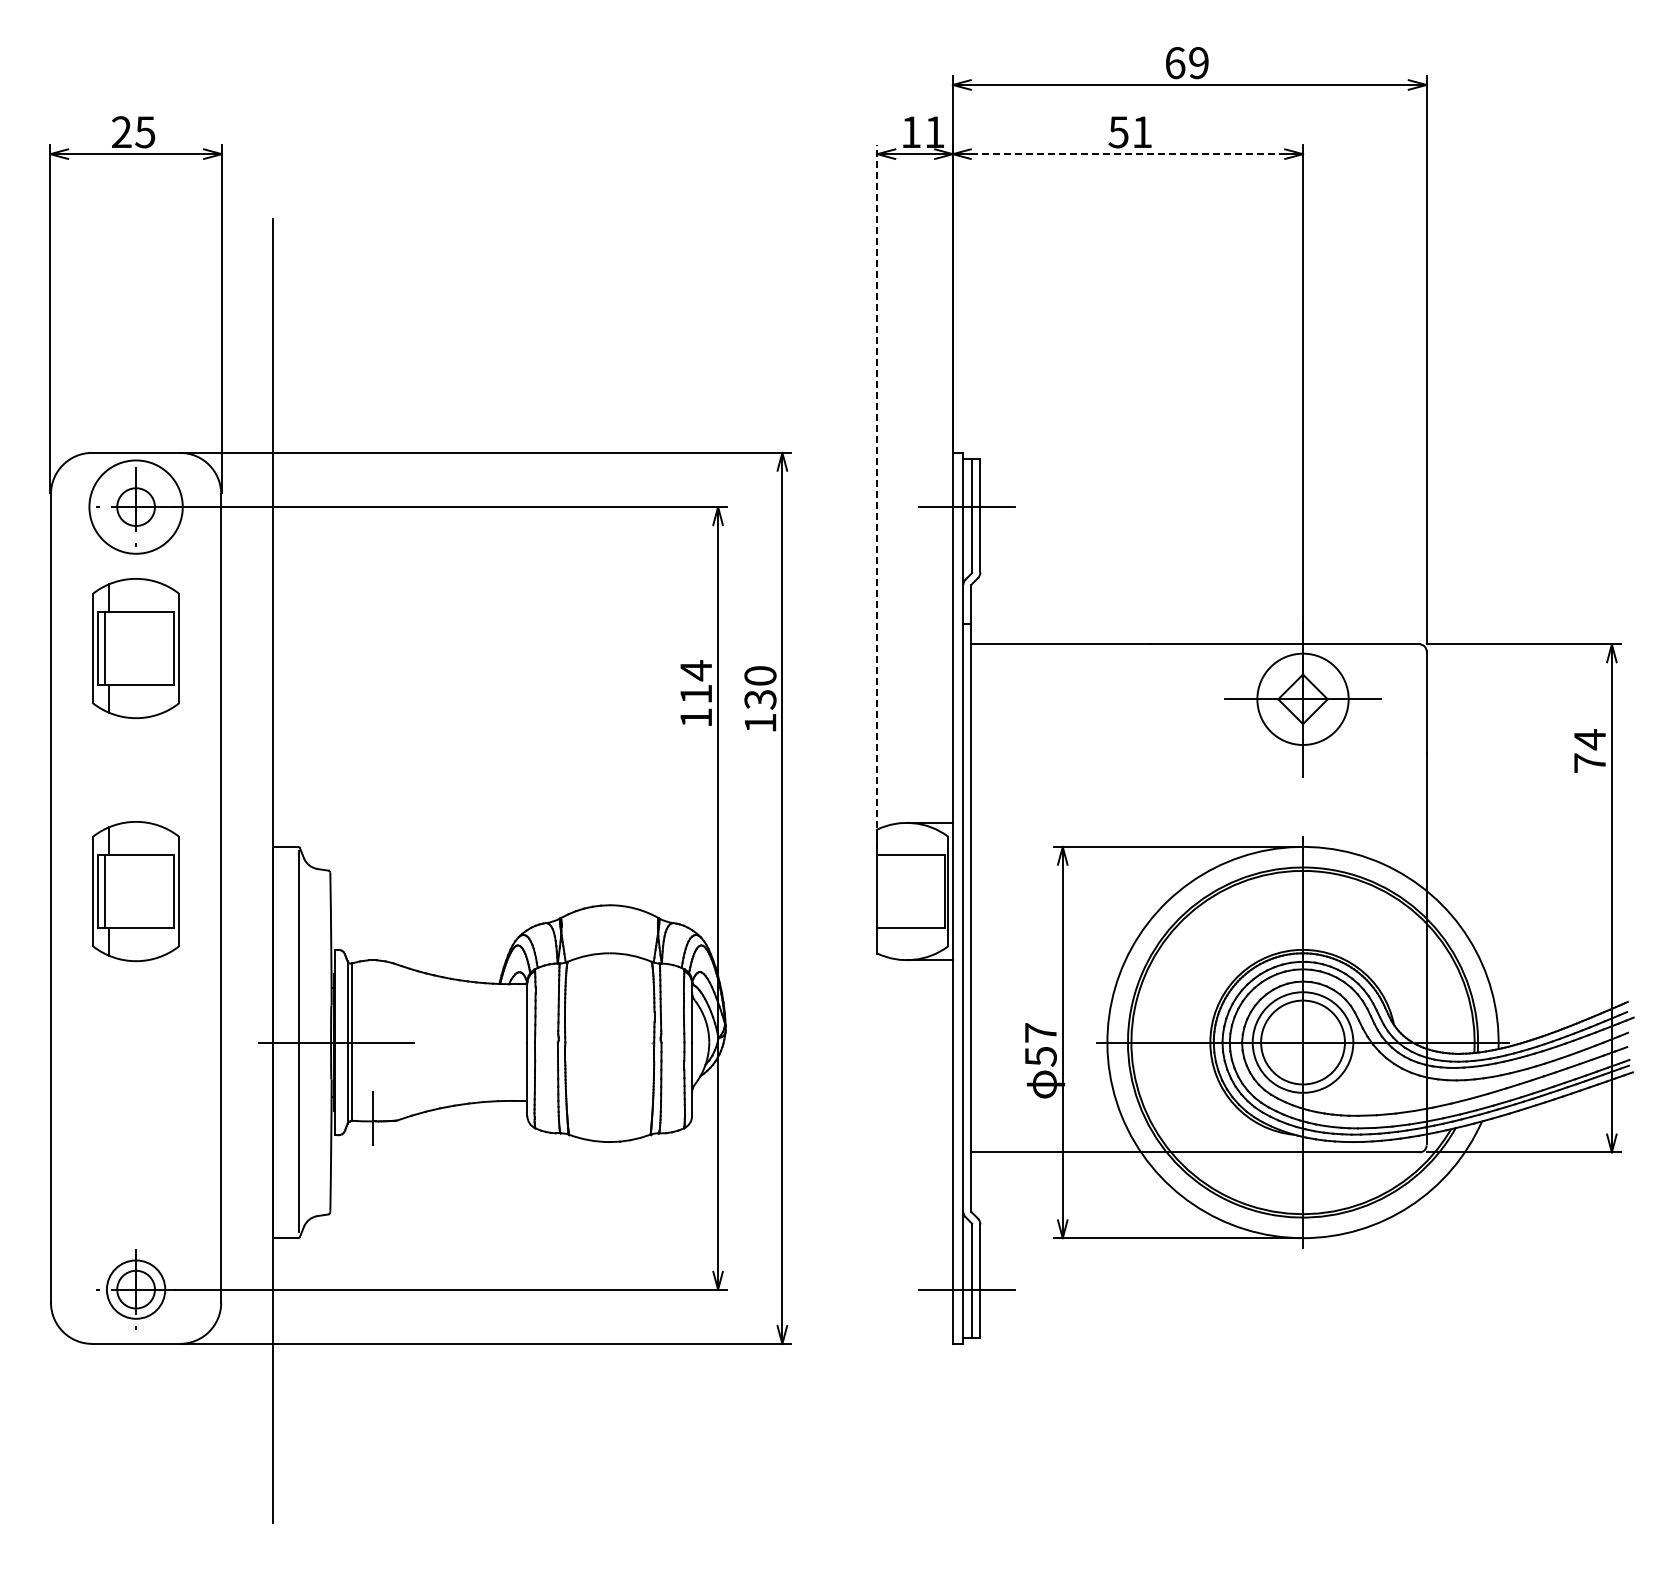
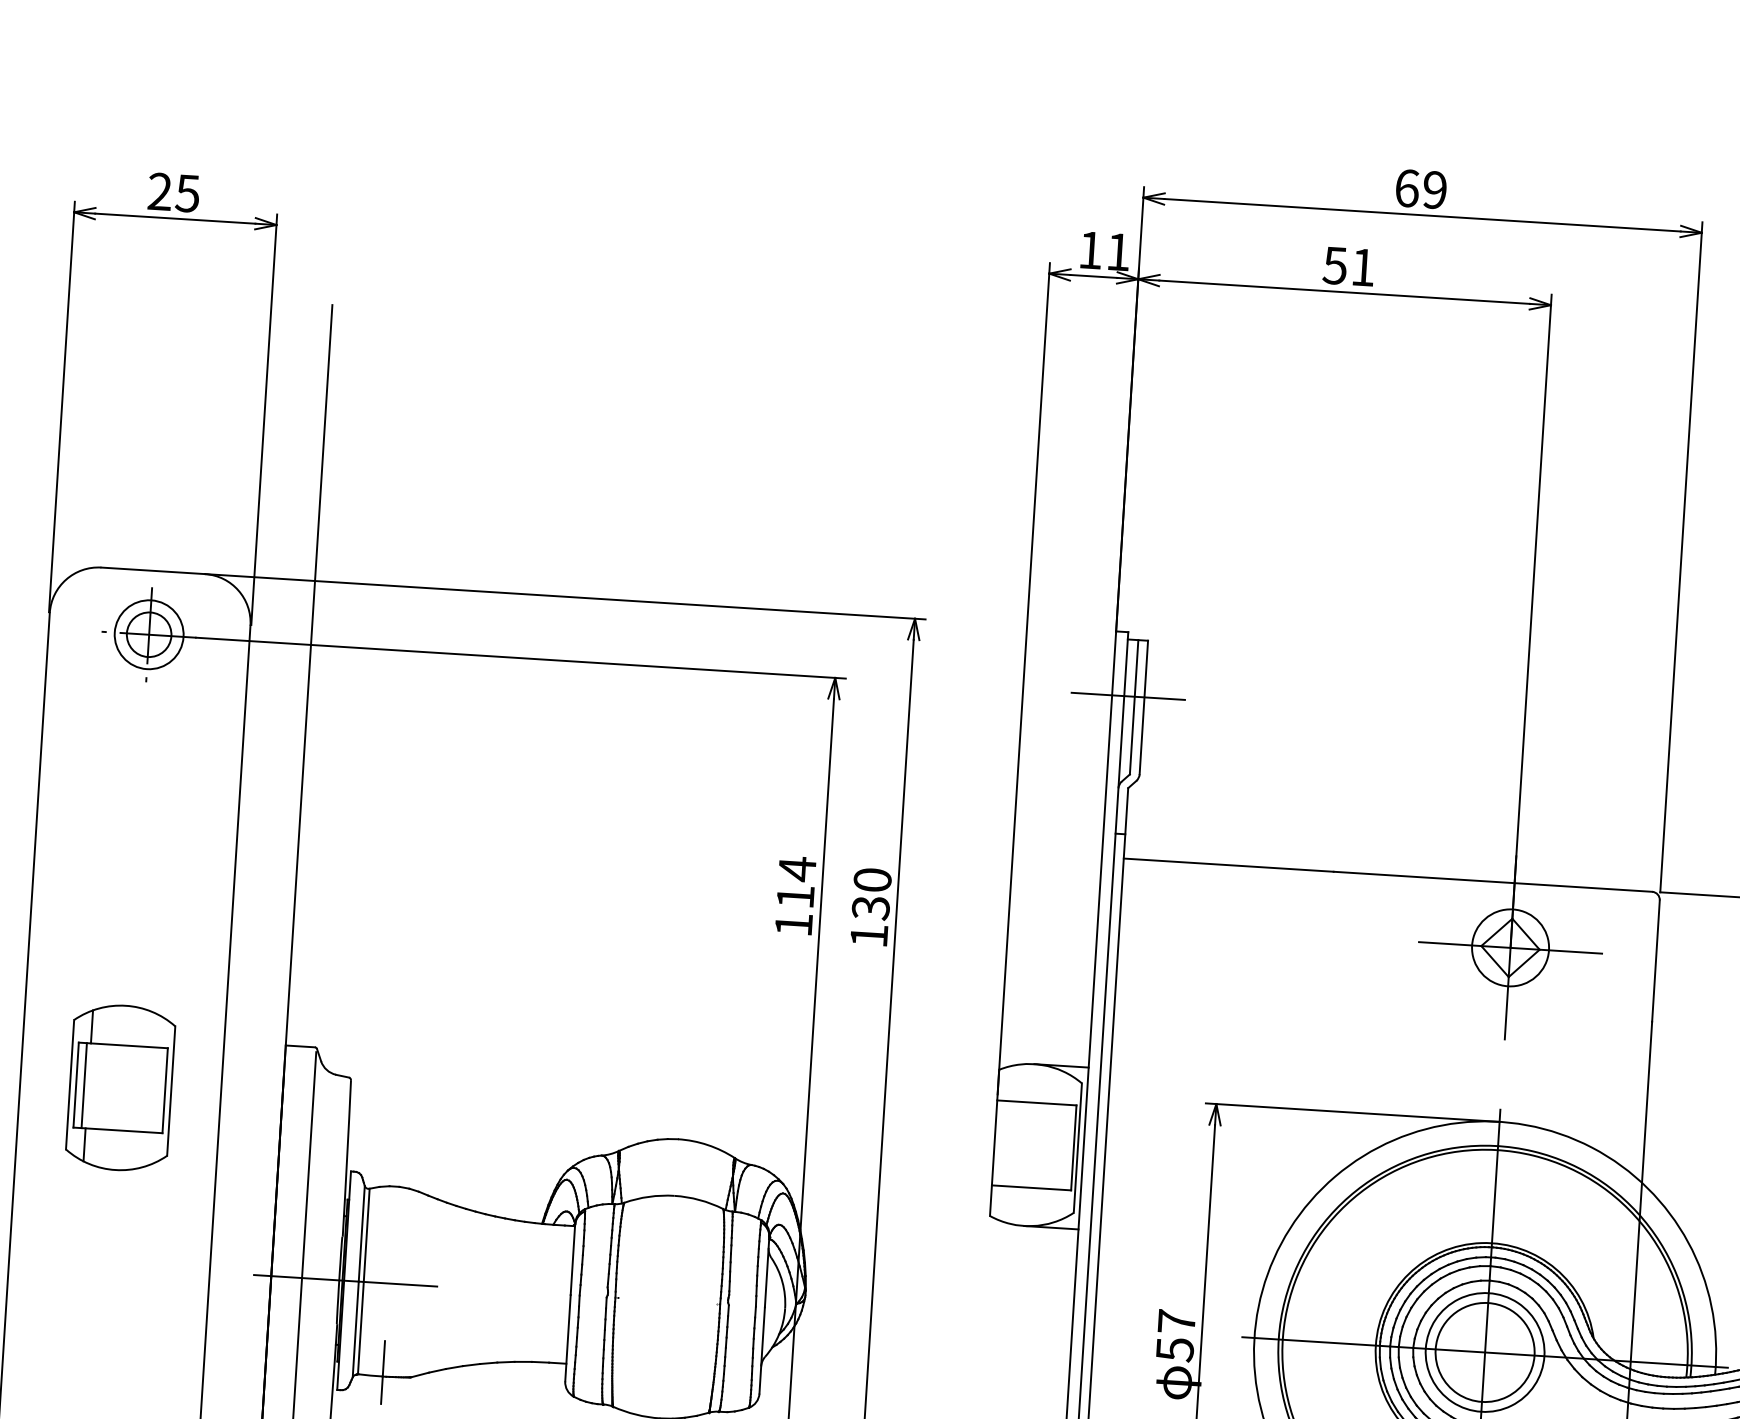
line: (1128, 154) -> (1345, 292), dashed -> solid
line: (877, 497) -> (1023, 678), dashed -> solid
circle: (135, 506) -> (148, 633), size x0.62
part: (135, 648) -> (137, 801), removed
circle: (1302, 698) -> (1509, 946), size x0.71

